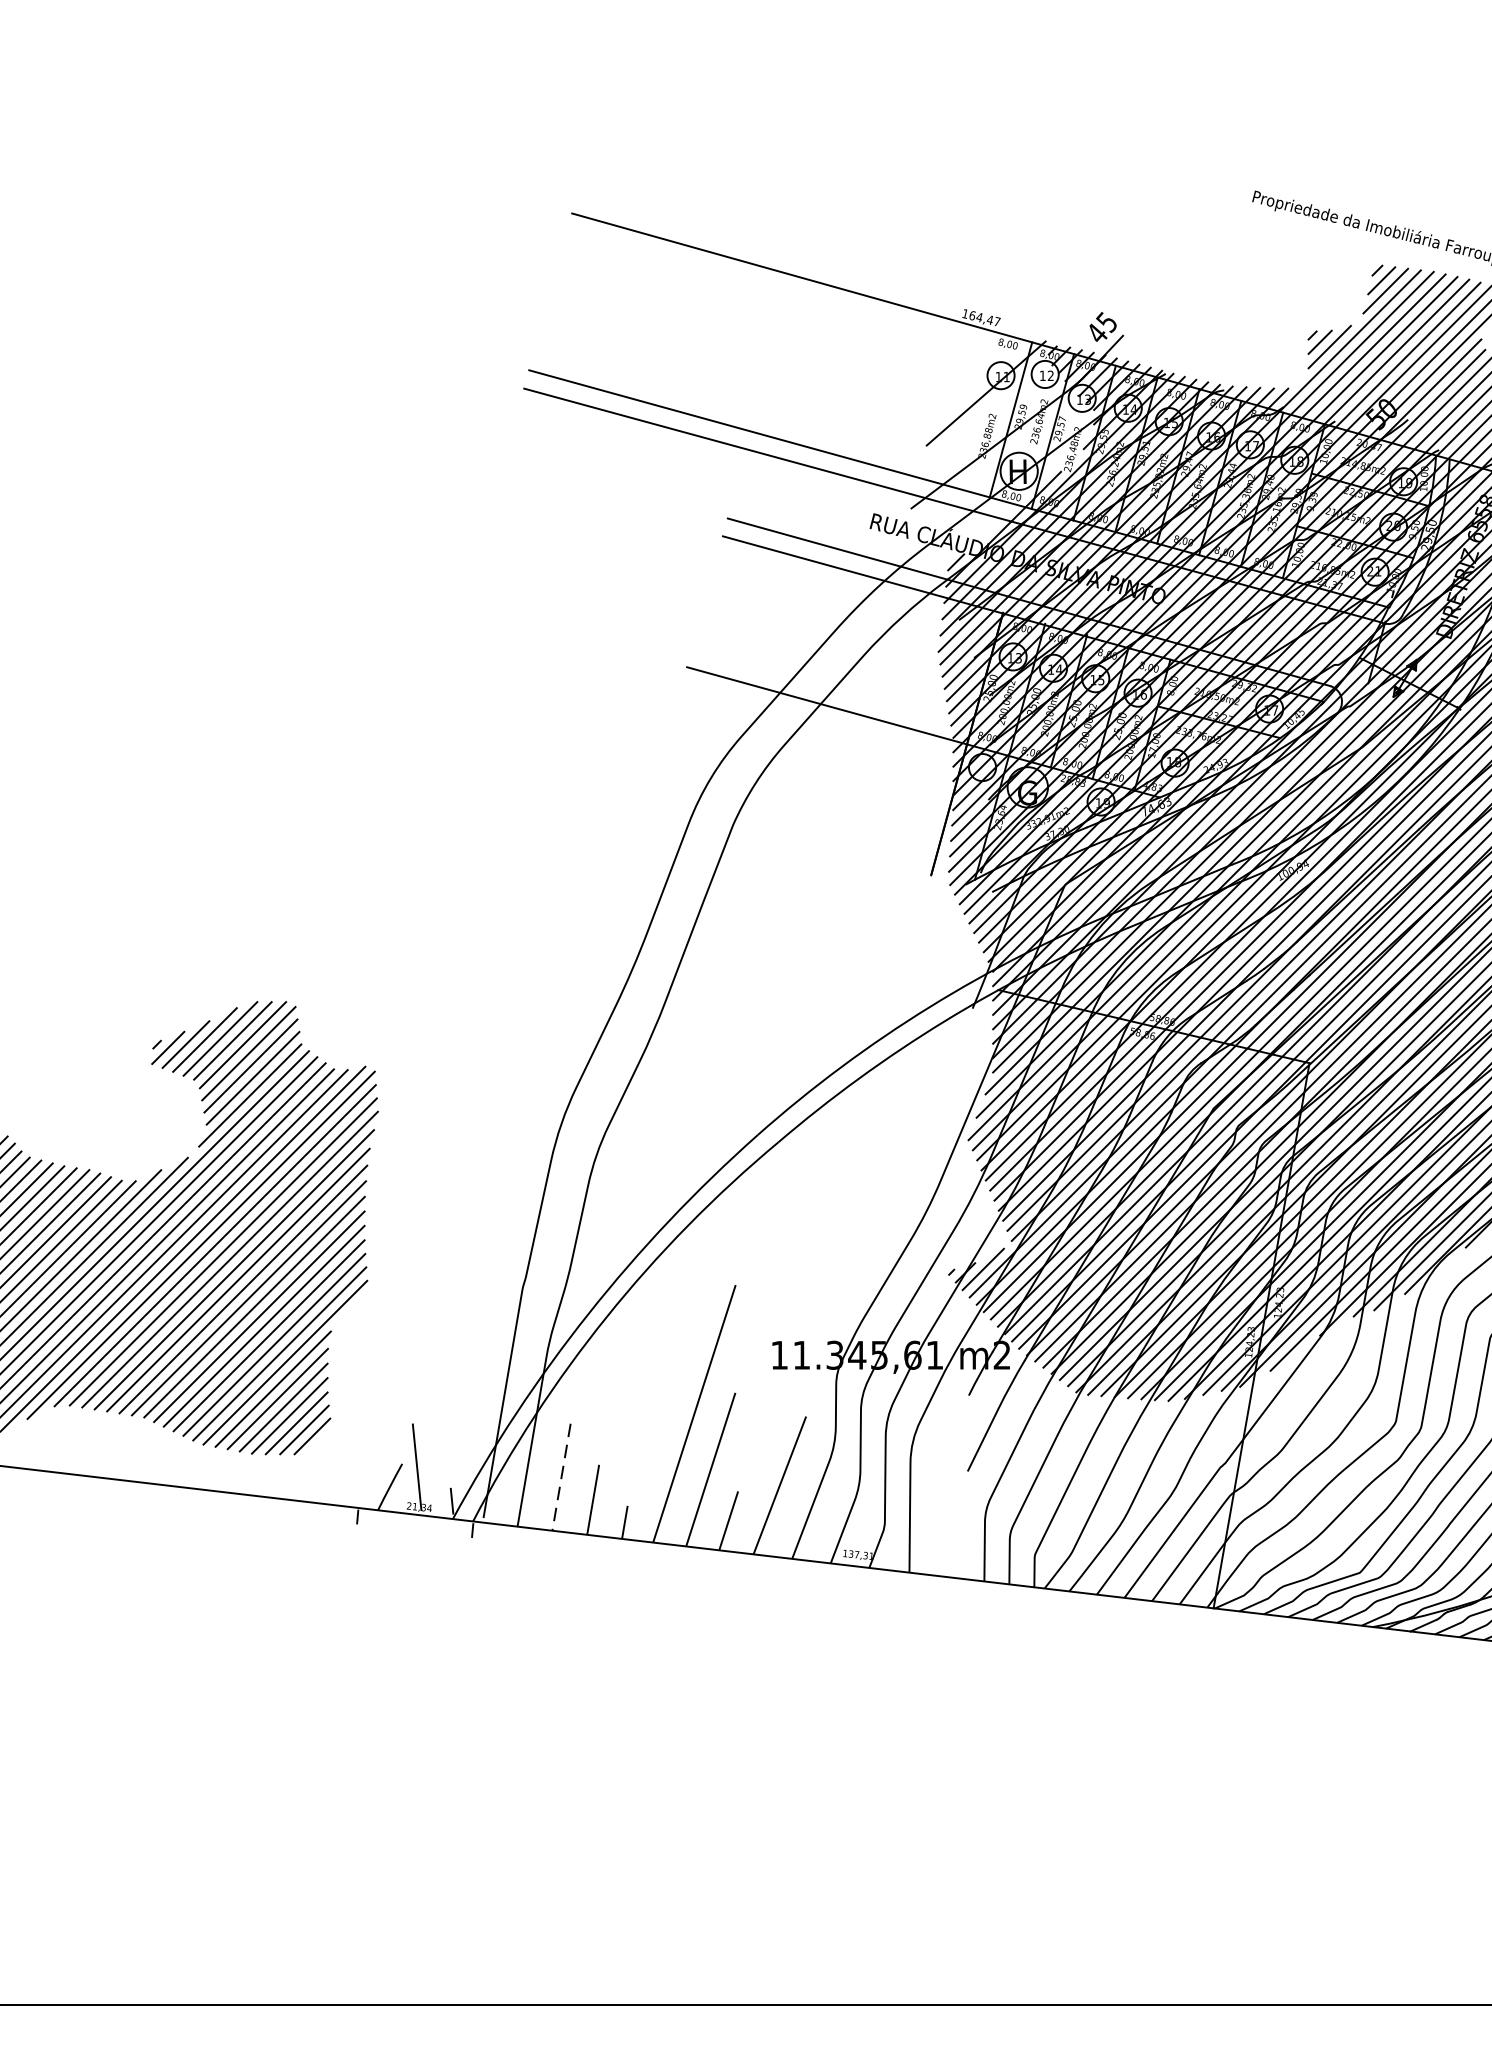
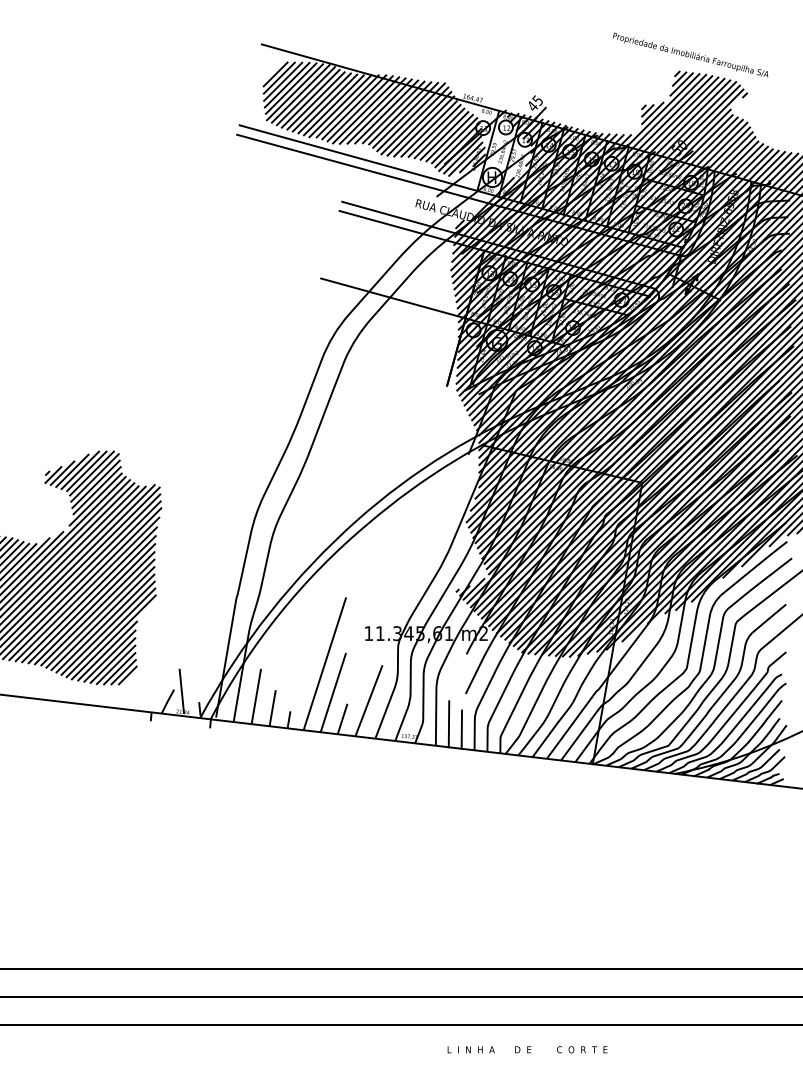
hatch: (790, 357) -> (374, 118), added
line: (561, 1479) -> (256, 697), dashed -> solid
line: (933, 1531) -> (448, 724), added
line: (959, 1541) -> (461, 729), added

